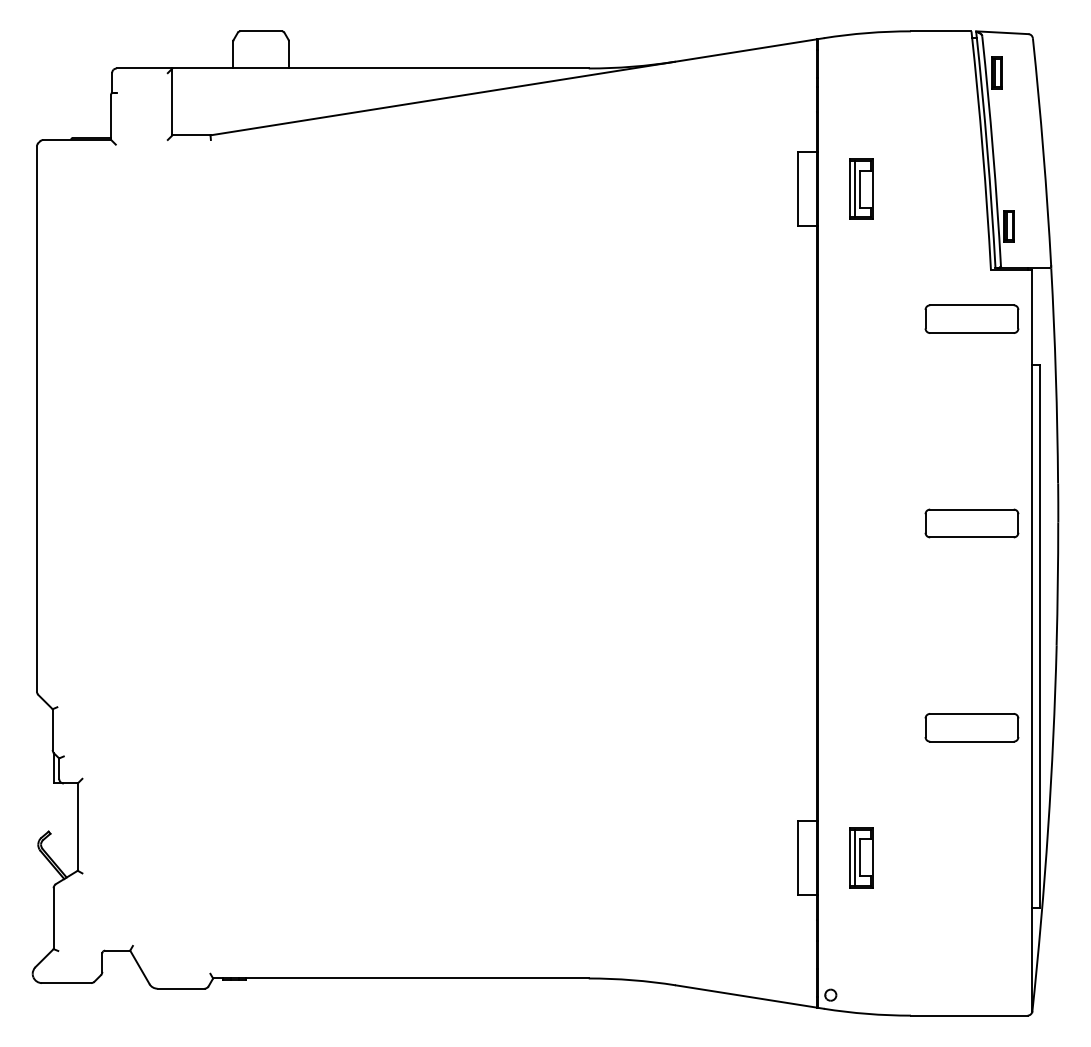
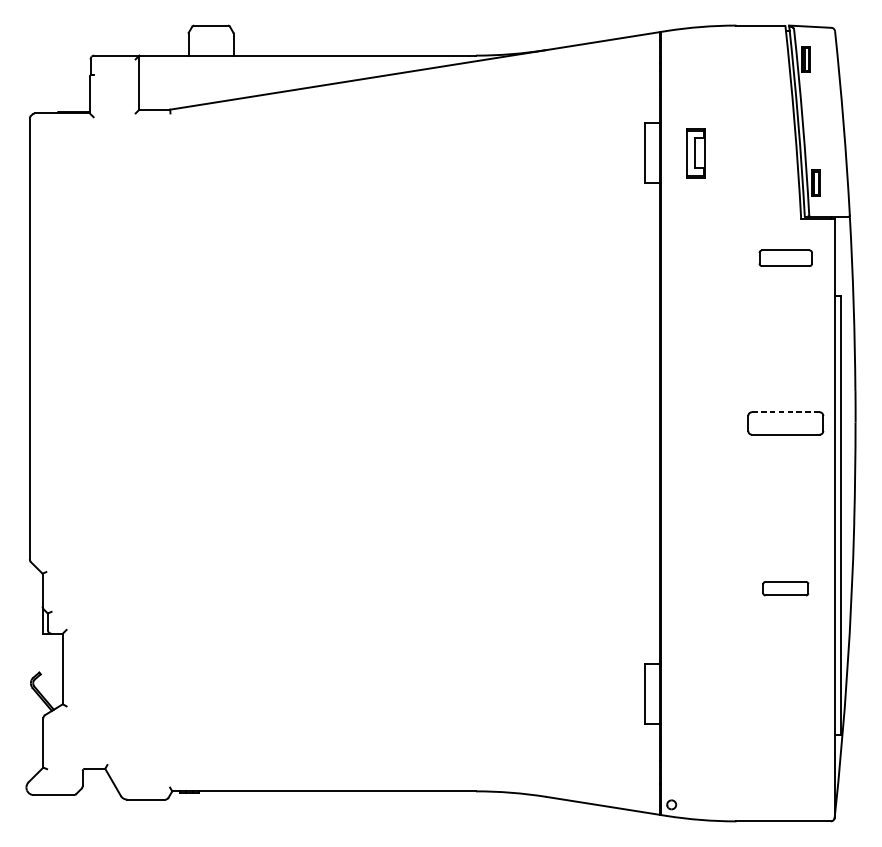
line: (854, 189) -> (690, 153), removed
part: (971, 318) -> (785, 257), size x0.7
line: (971, 509) -> (785, 412), solid -> dashed
part: (971, 727) -> (785, 588), size x0.6
part: (861, 857) -> (696, 693), removed

